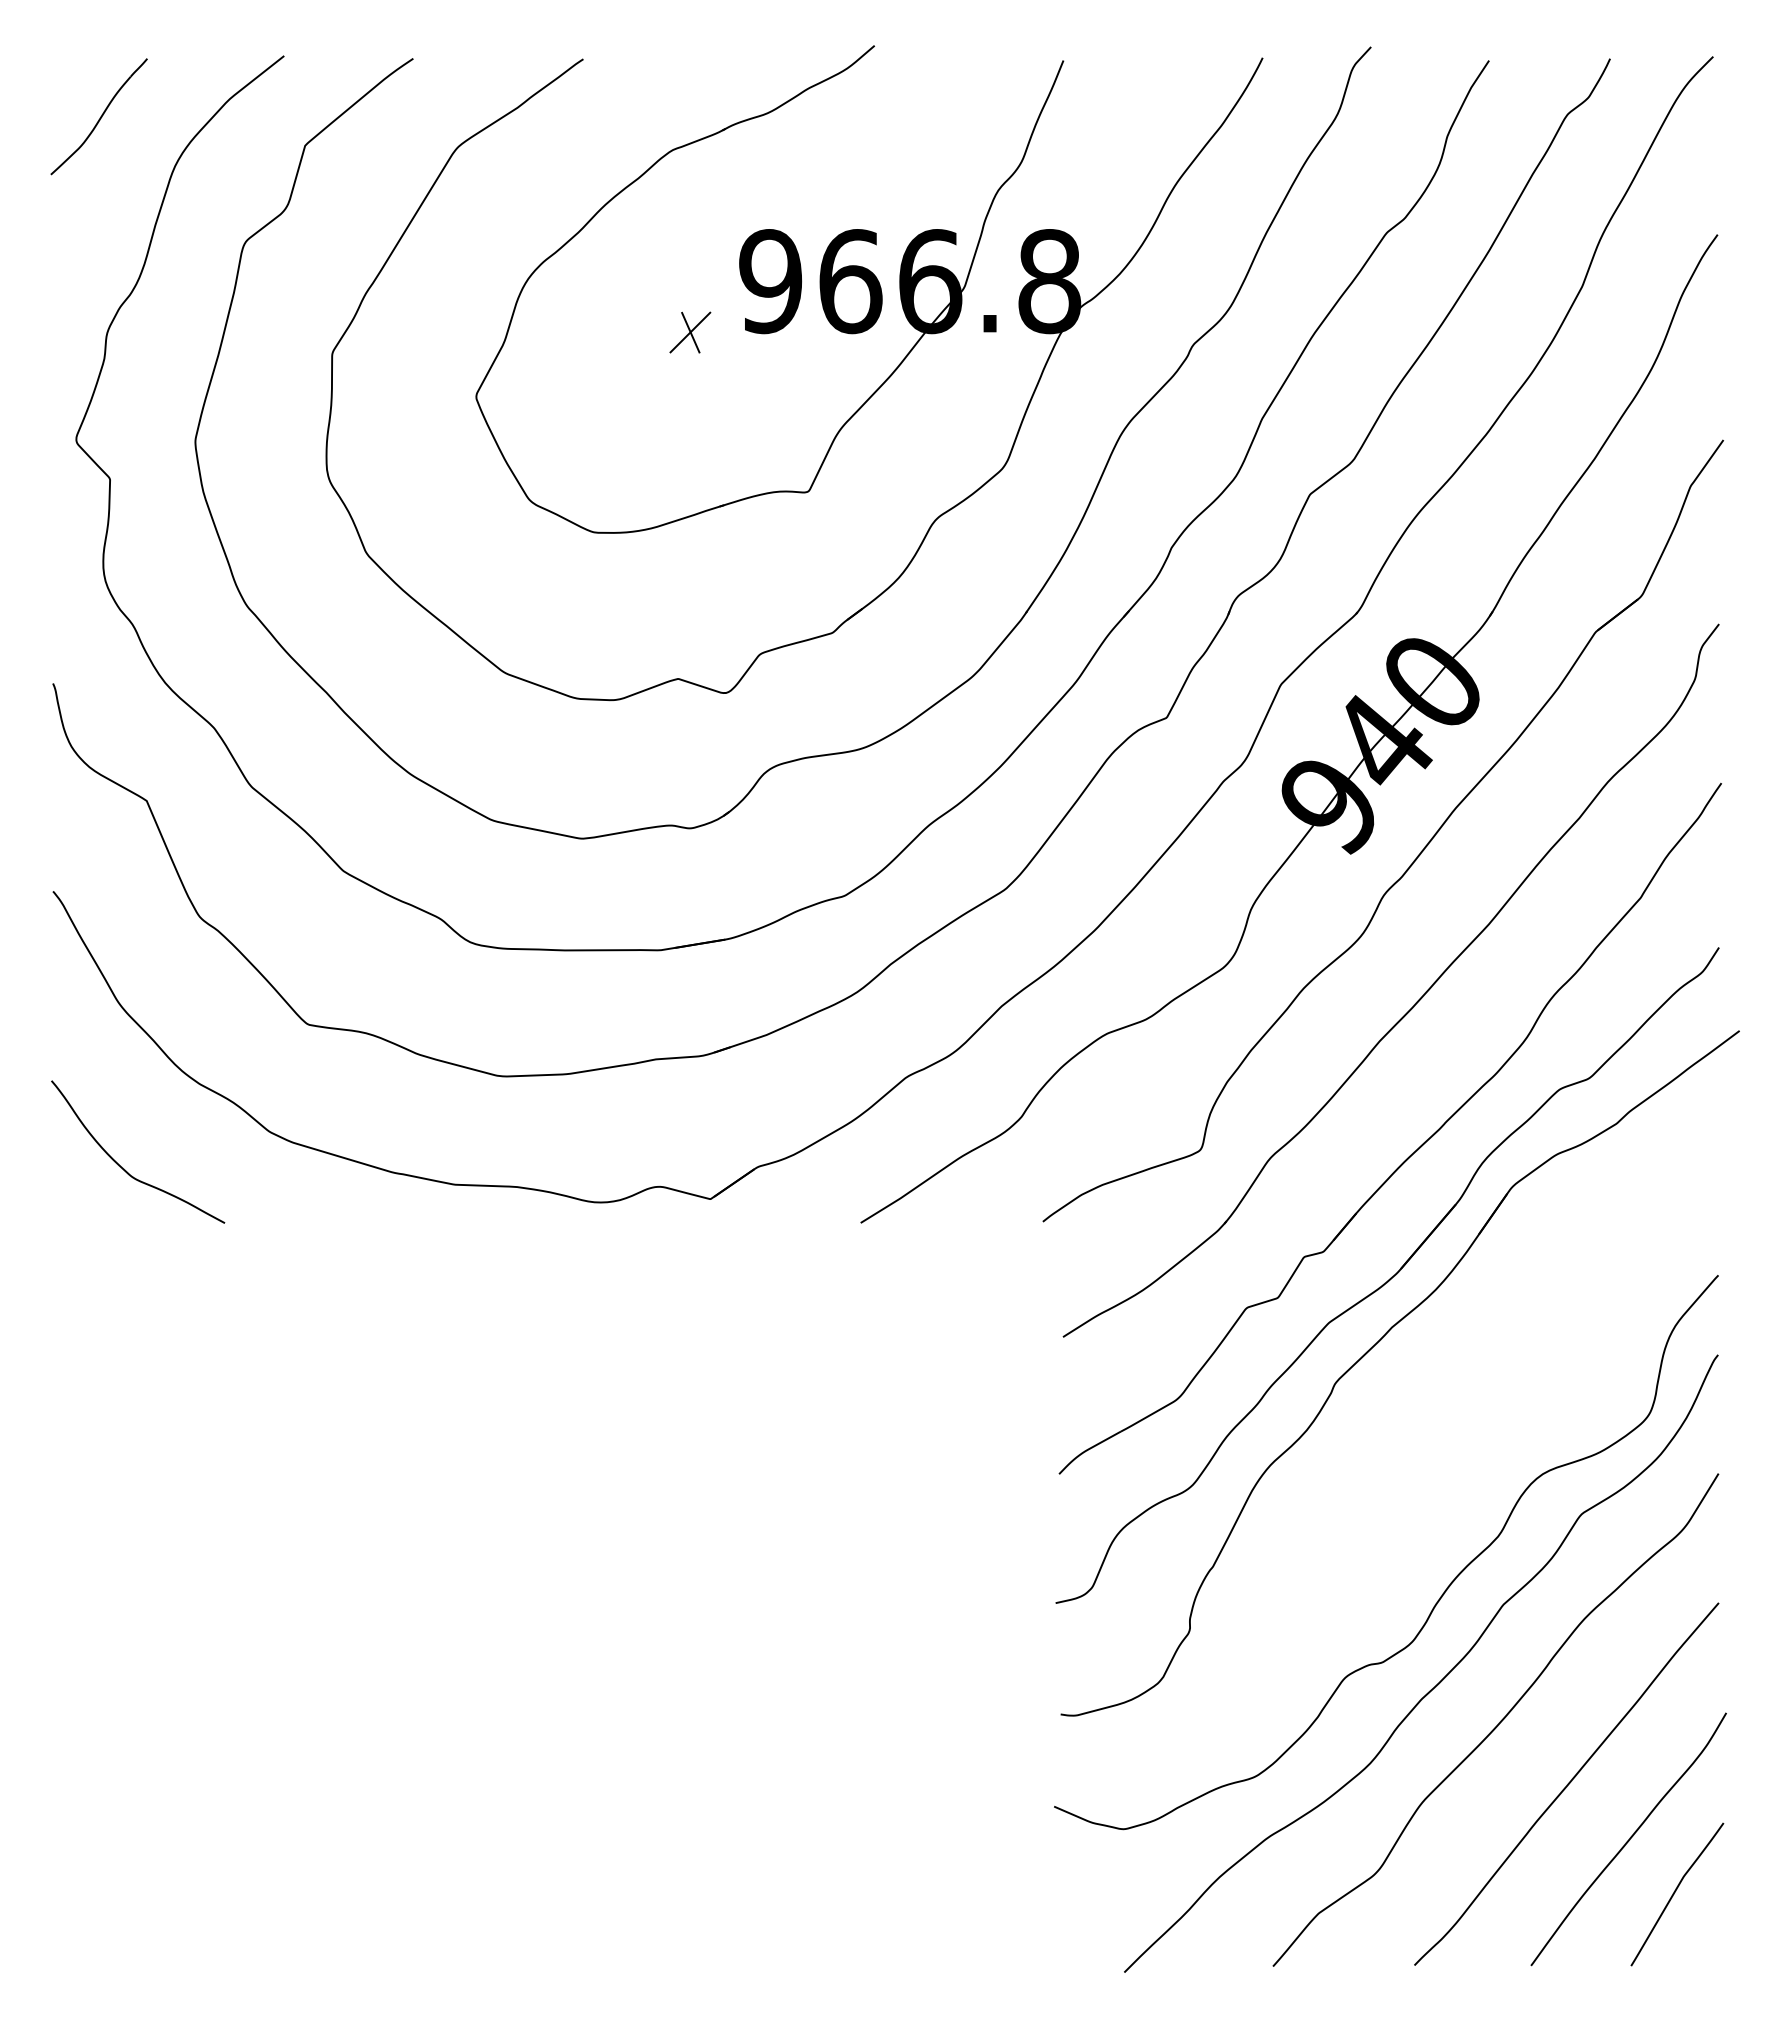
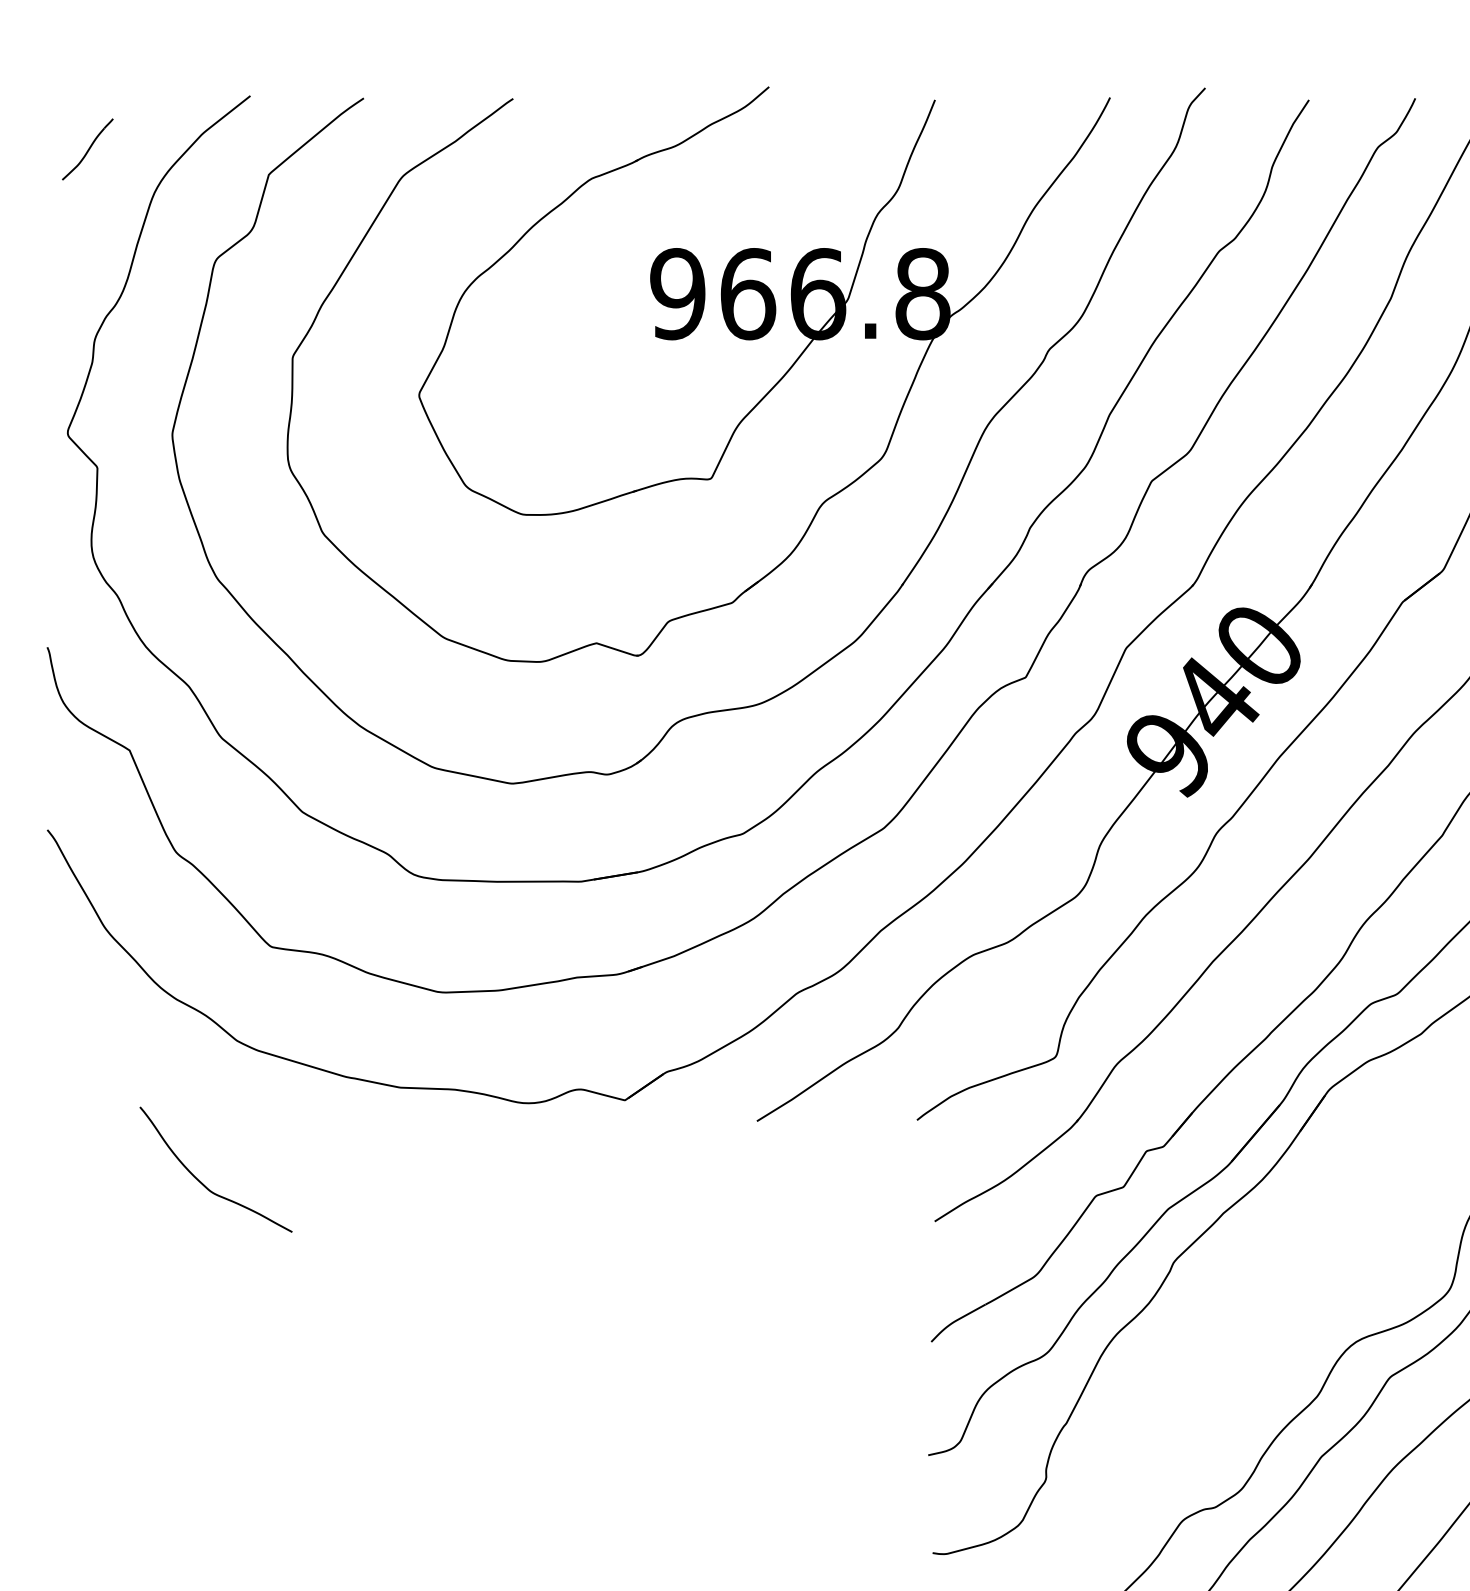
part: (98, 116) -> (87, 149), size x0.6
part: (690, 332) -> (607, 338), removed
curve: (124, 1168) -> (204, 1184), moved

